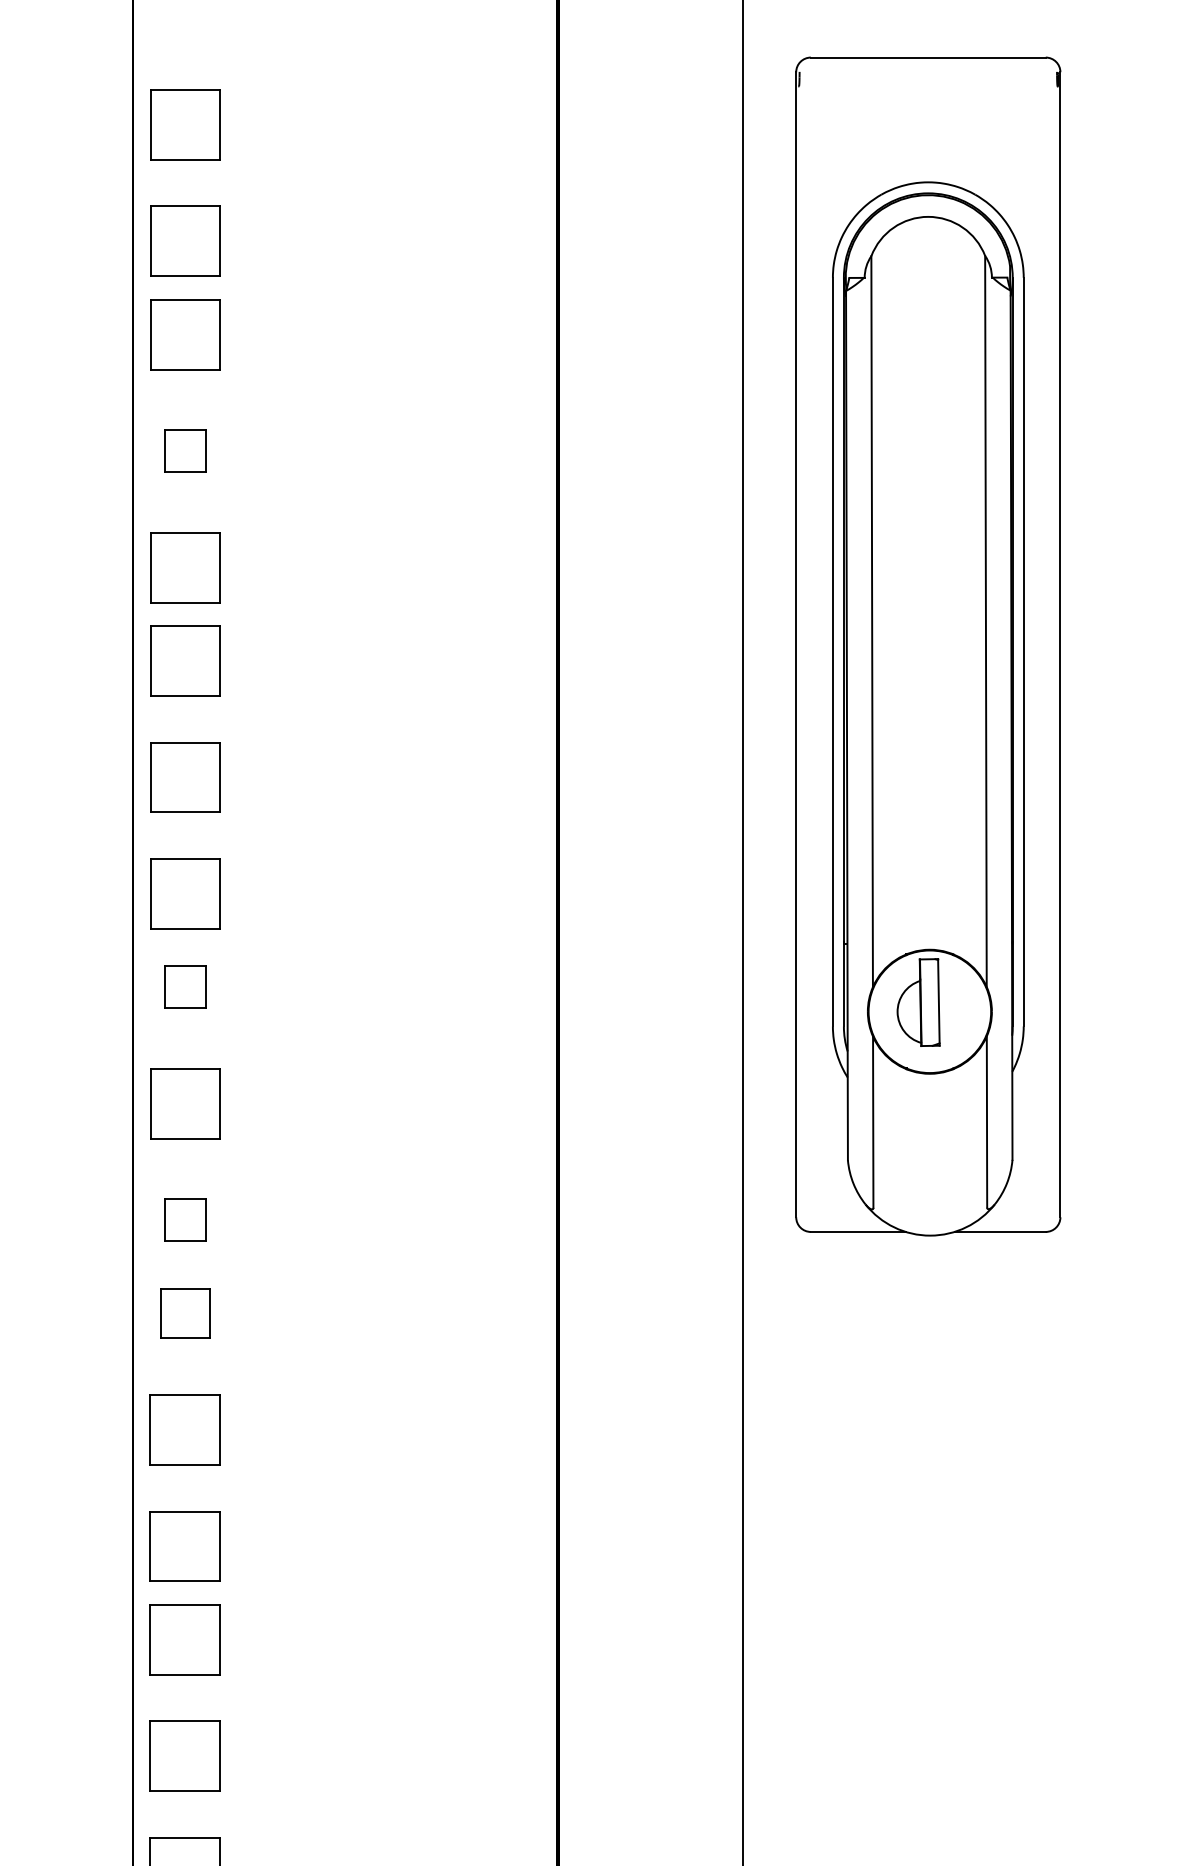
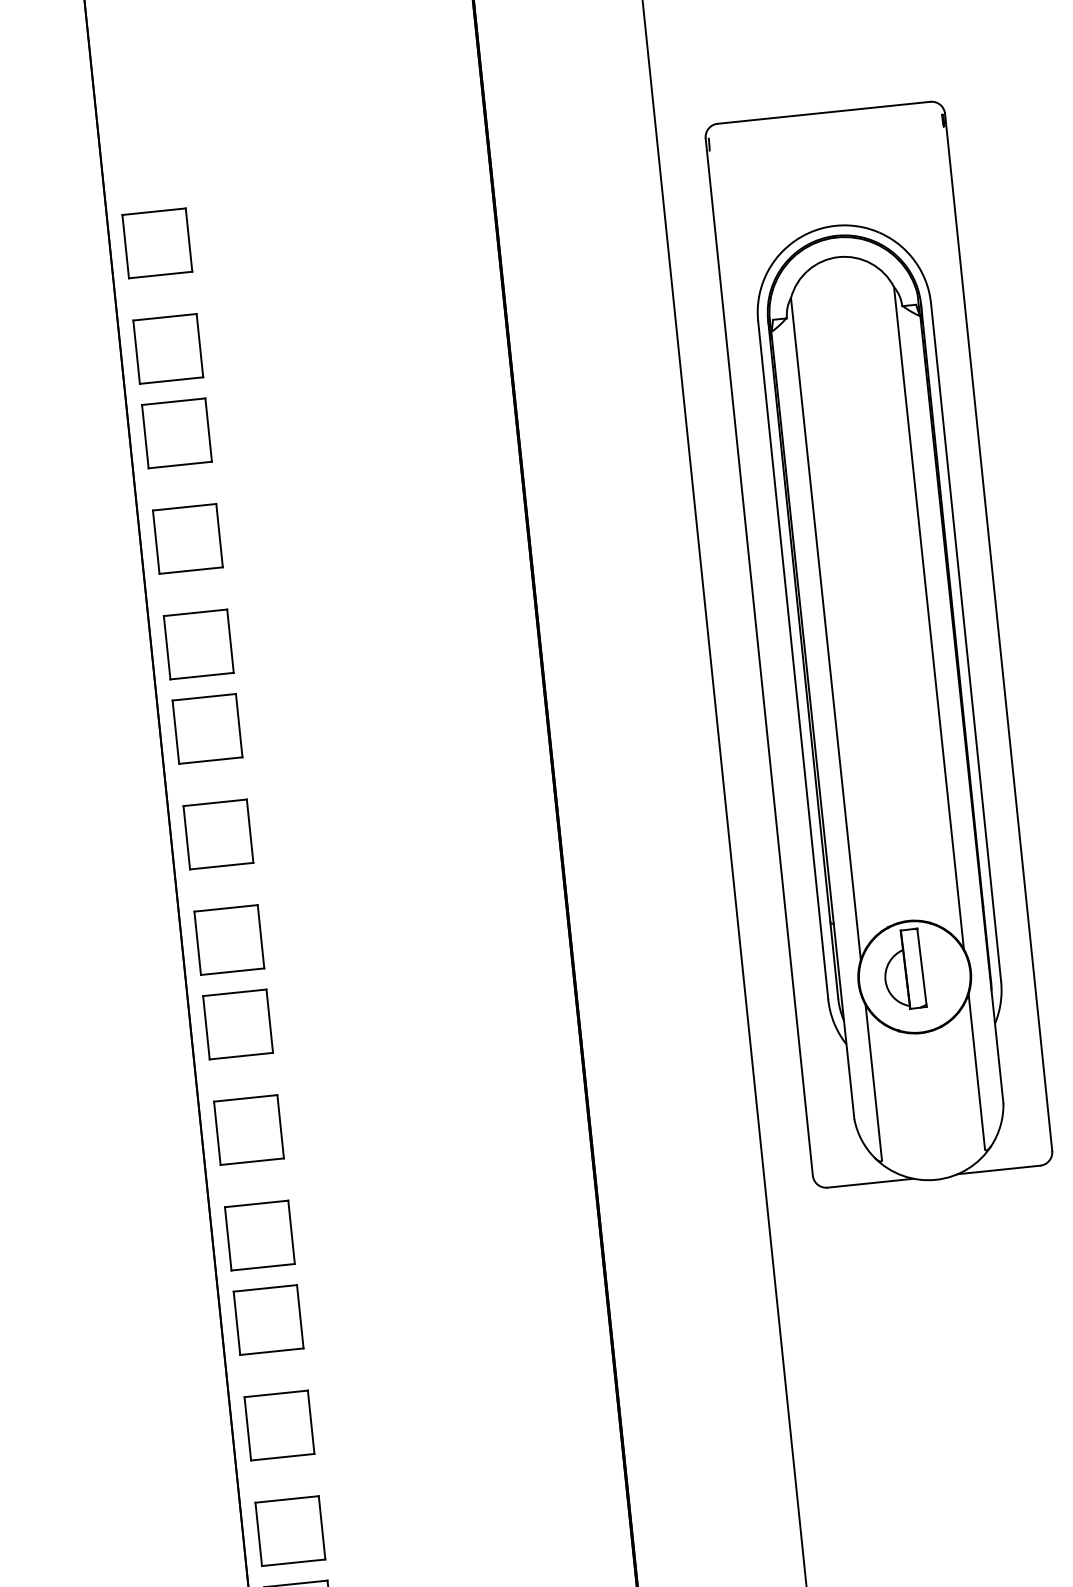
part: (185, 450) -> (187, 538), size x1.67
part: (185, 986) -> (238, 1023), size x1.67
part: (185, 1219) -> (259, 1234), size x1.67
part: (185, 1313) -> (268, 1320), size x1.43

